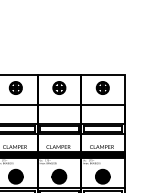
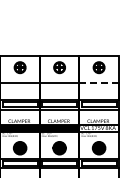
line: (103, 104) -> (99, 82), solid -> dashed
fill: (102, 155) -> (98, 128), removed

